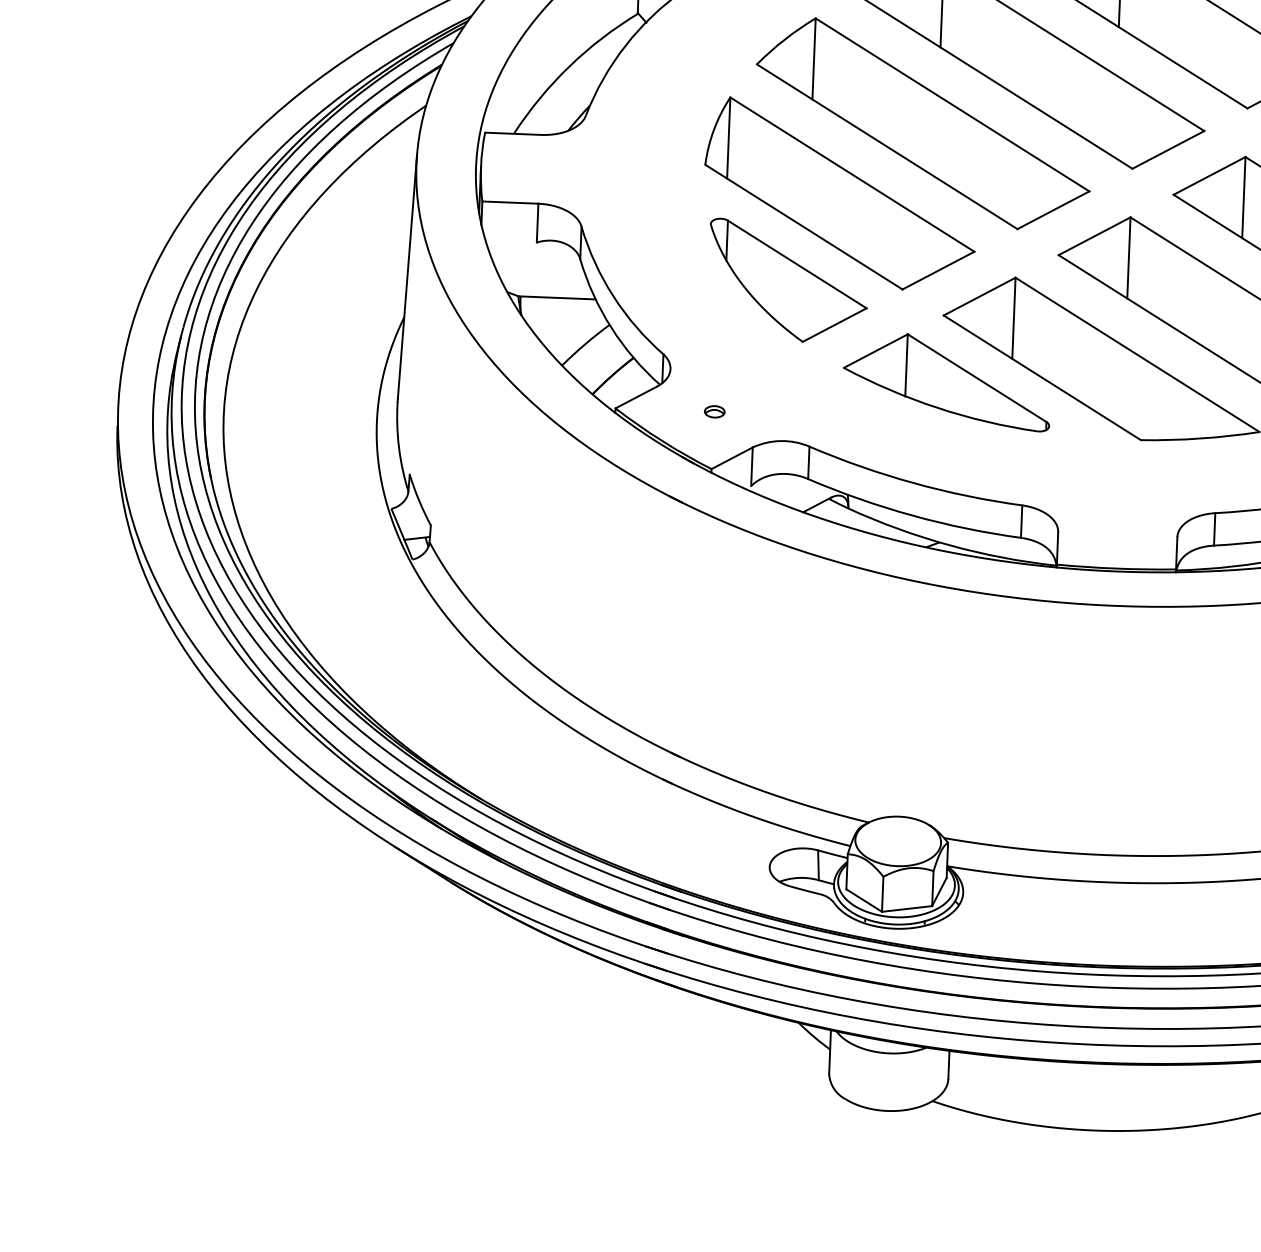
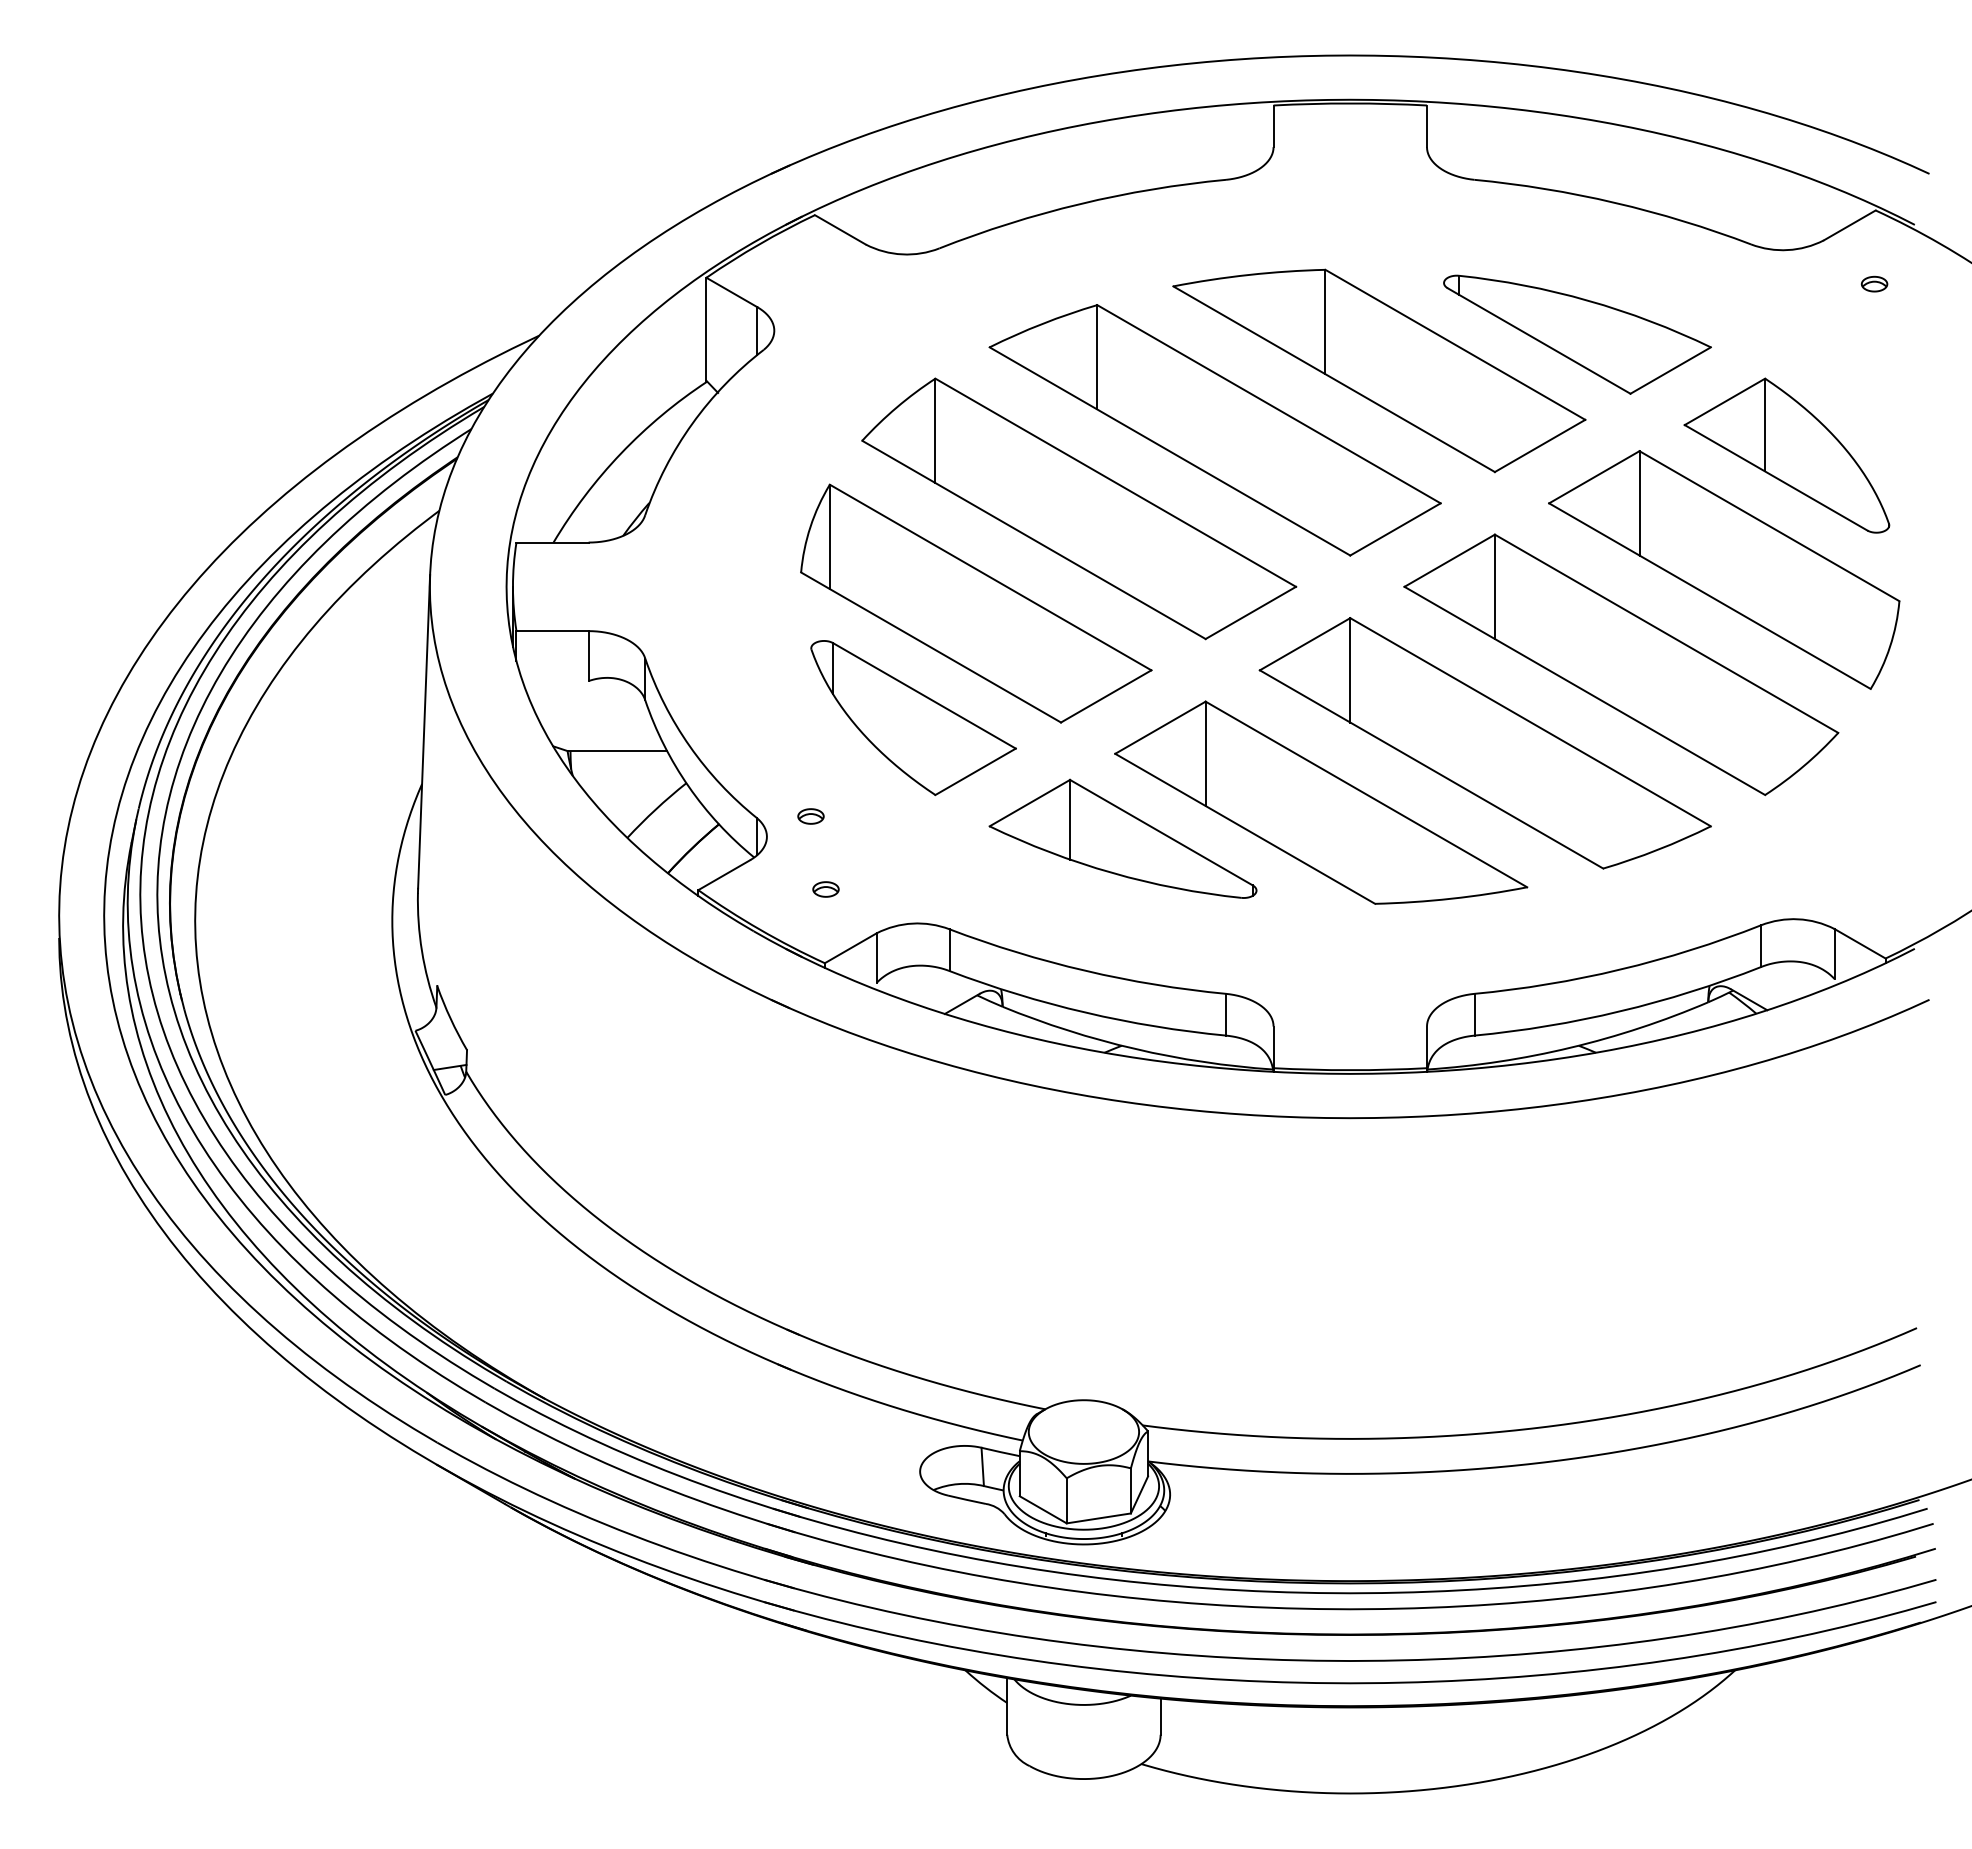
part: (704, 354) -> (810, 816), added

